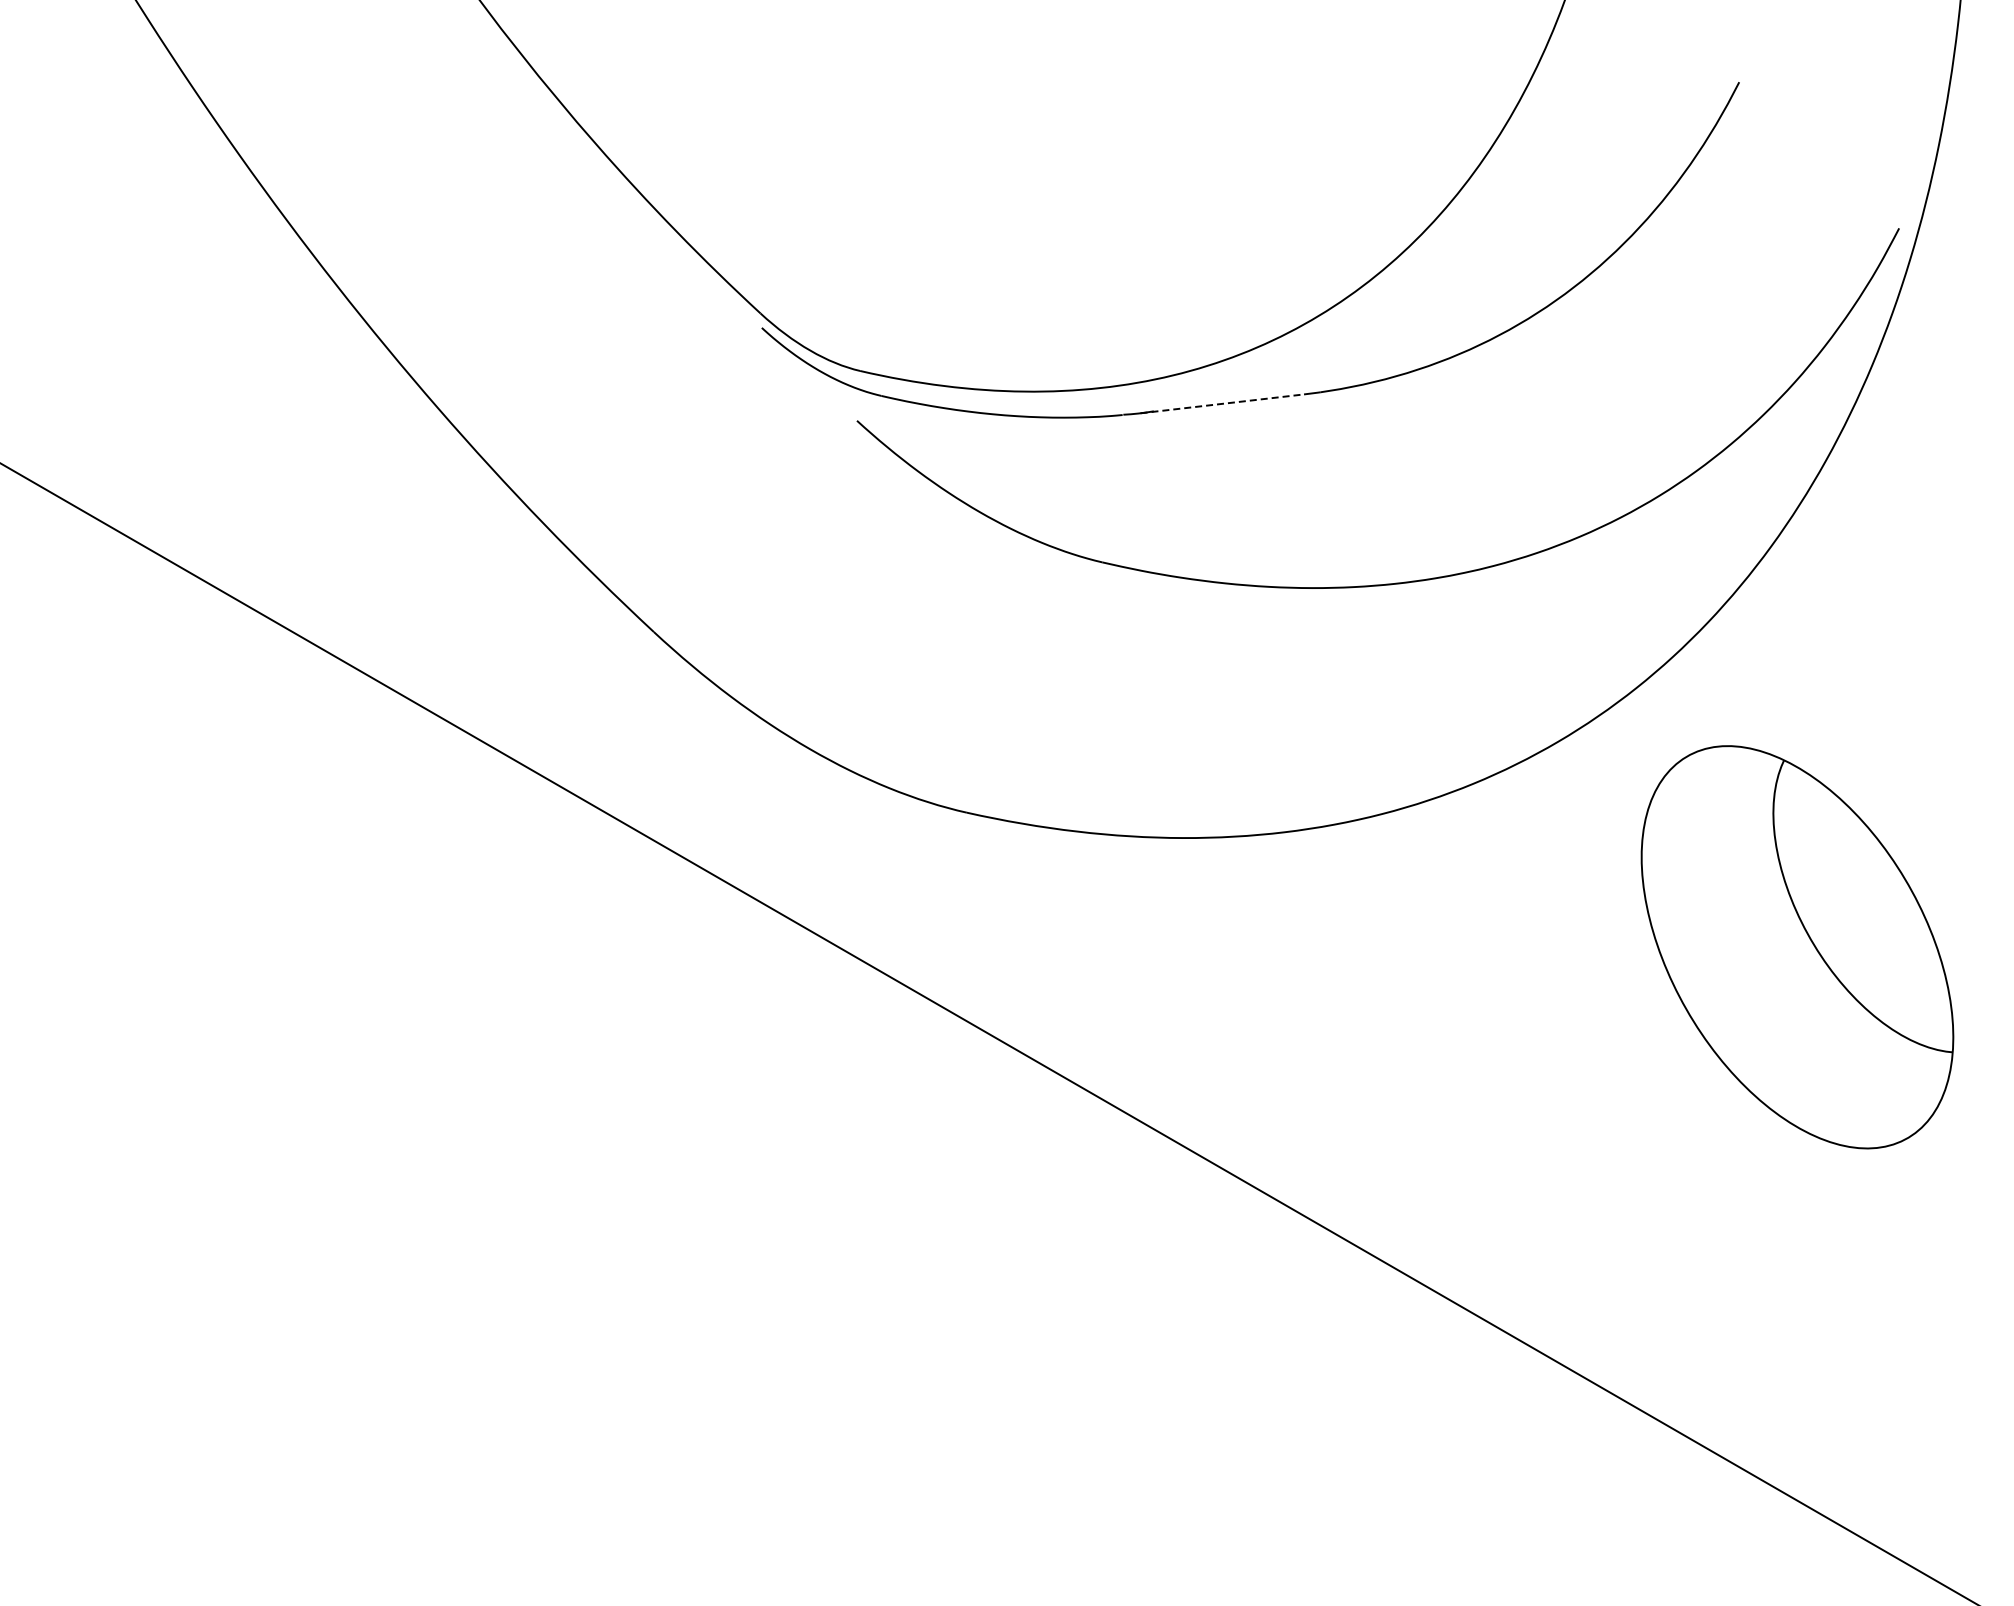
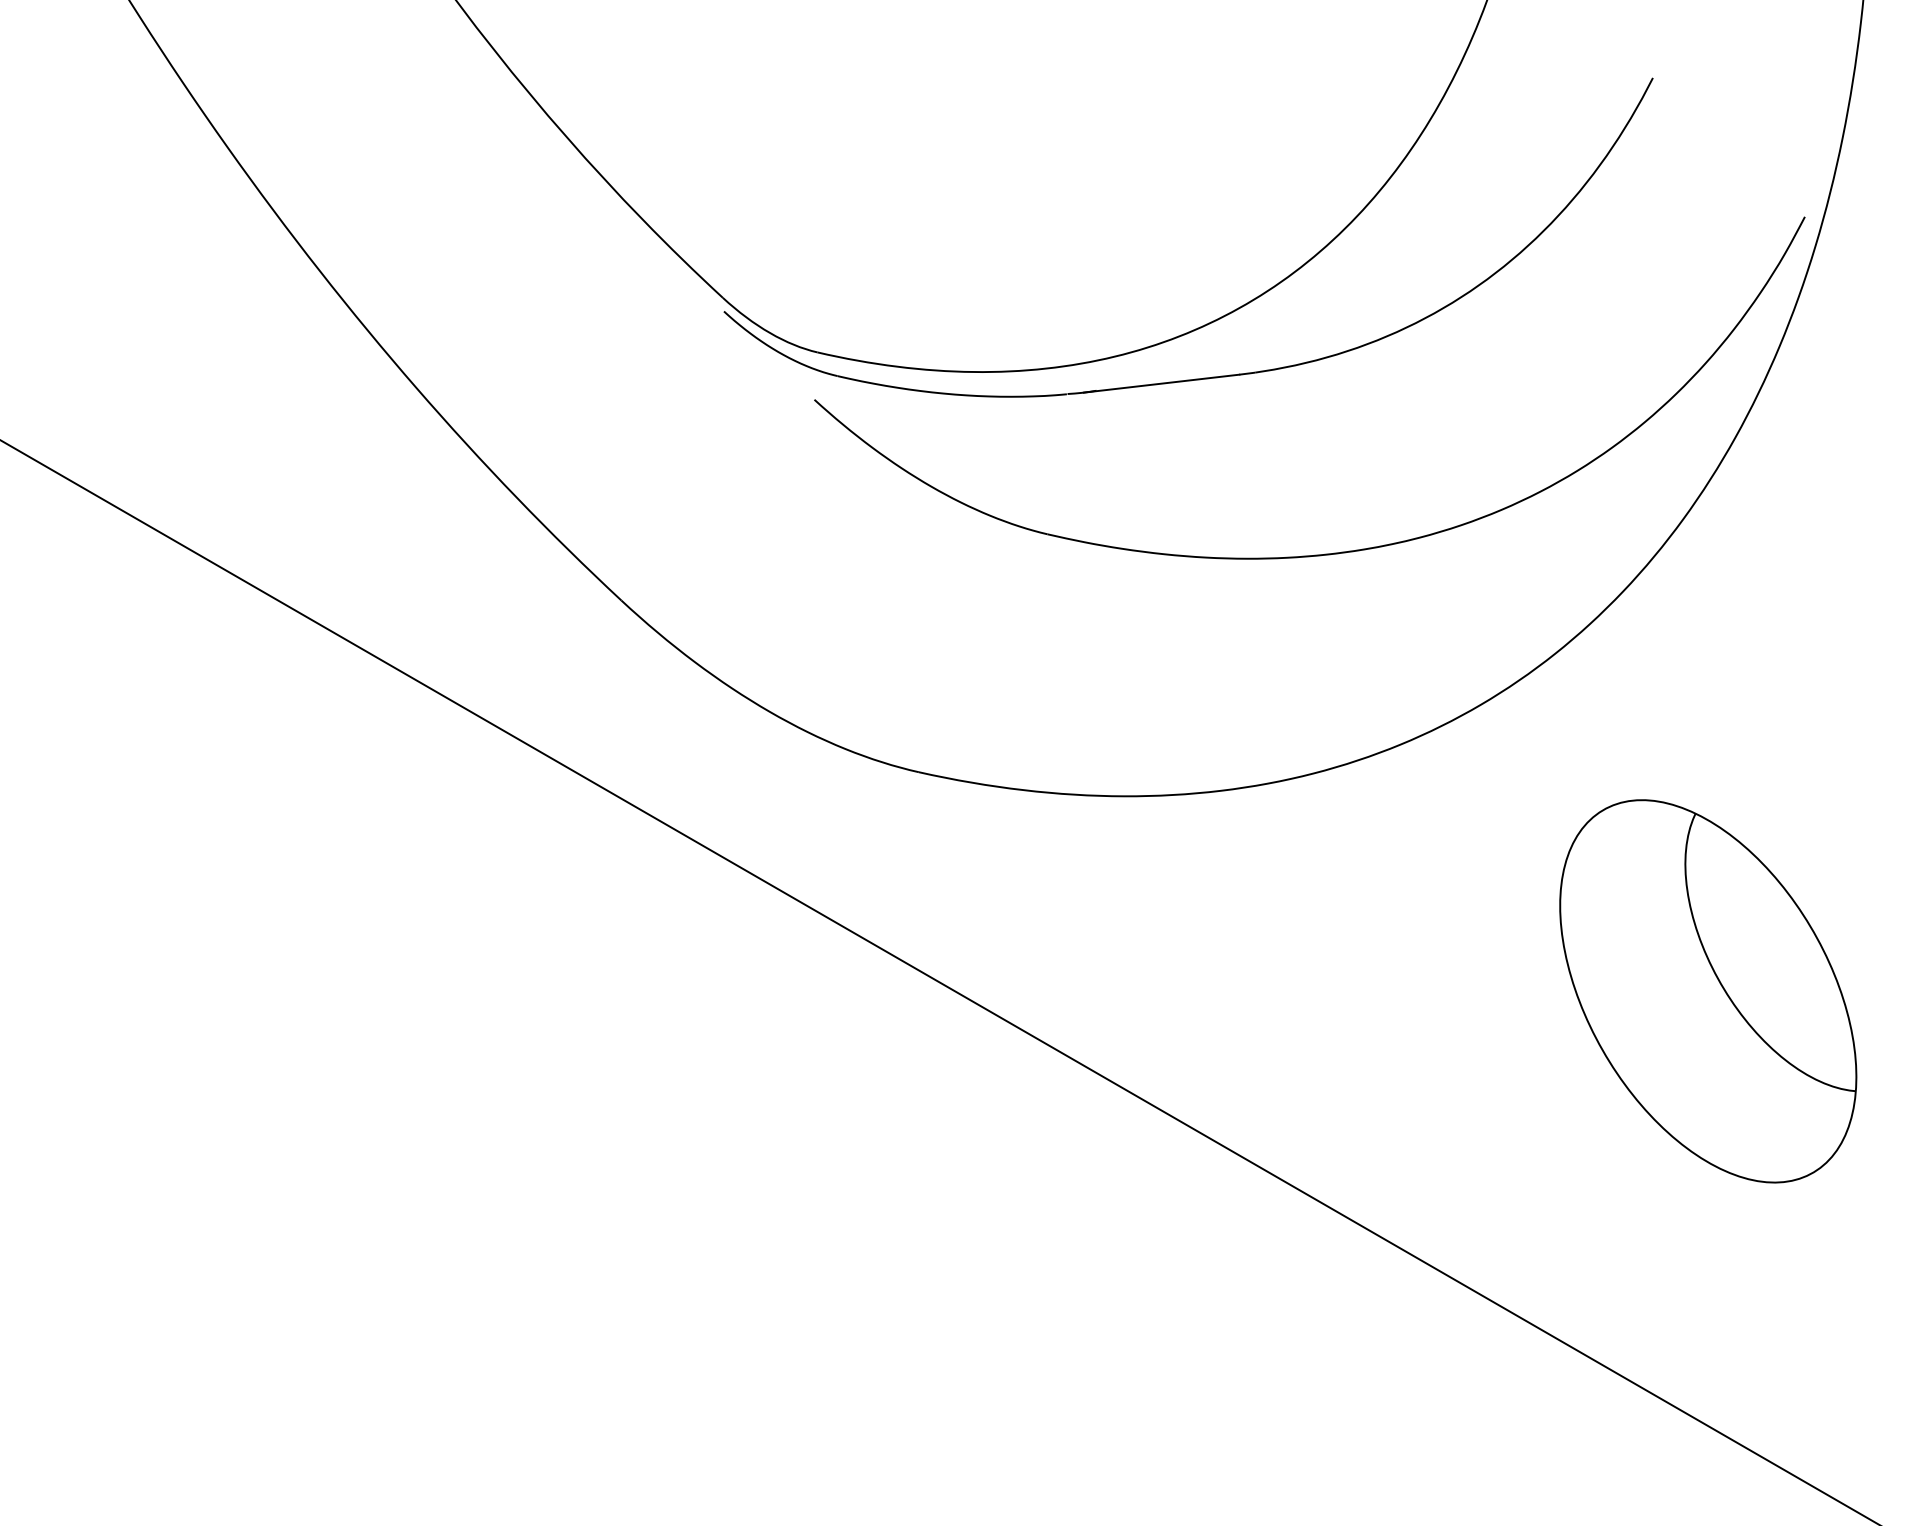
line: (1222, 403) -> (1161, 383), dashed -> solid
part: (1797, 947) -> (1708, 991), moved

